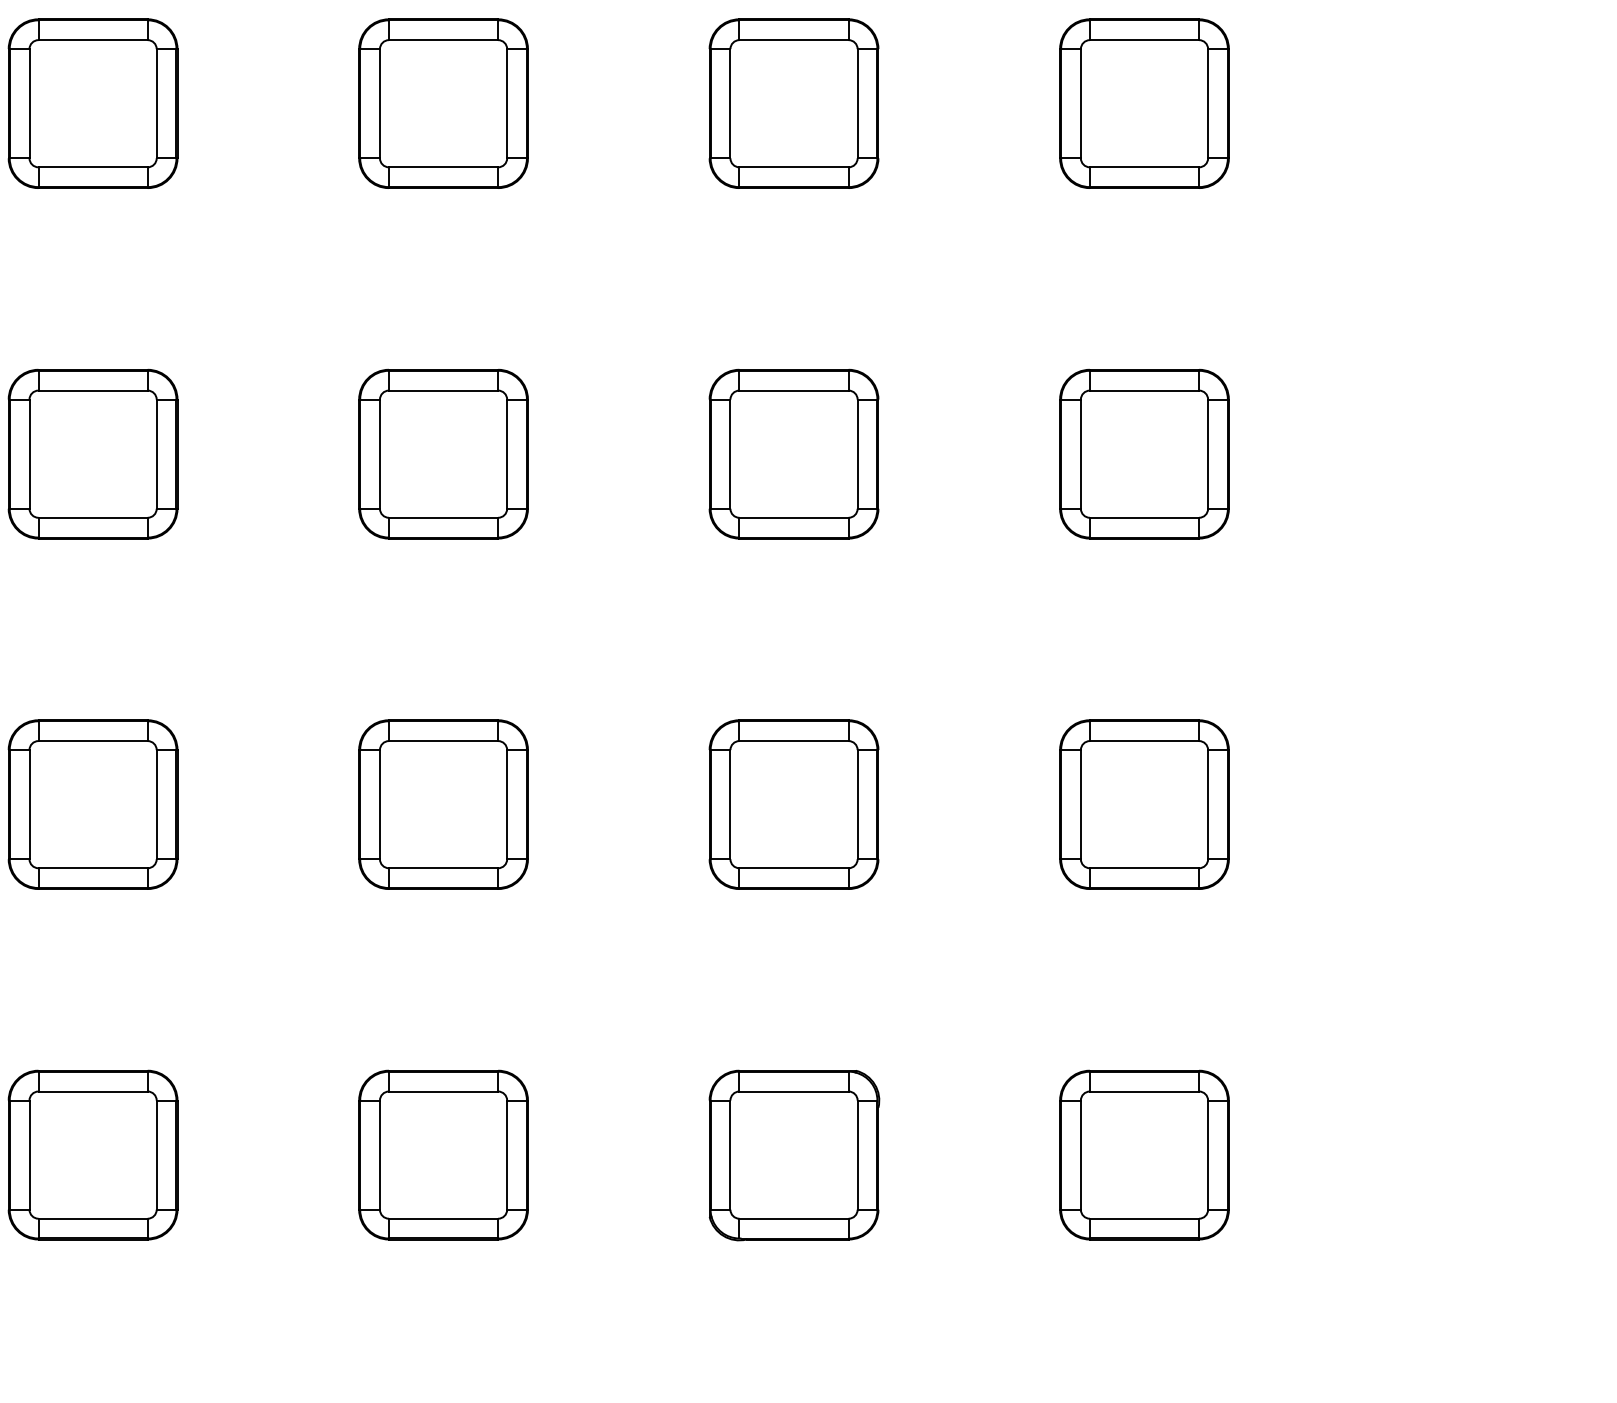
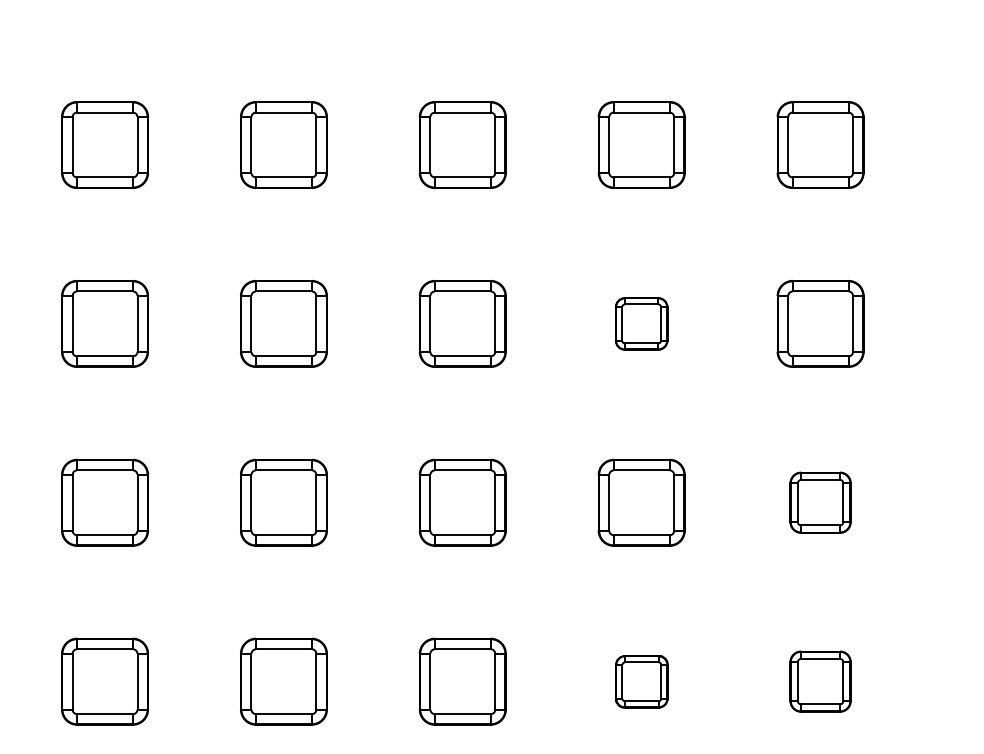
part: (793, 453) -> (641, 323), size x0.6
part: (1144, 804) -> (820, 502), size x0.7
part: (793, 1154) -> (641, 681), size x0.6
part: (1144, 1154) -> (820, 681), size x0.7

